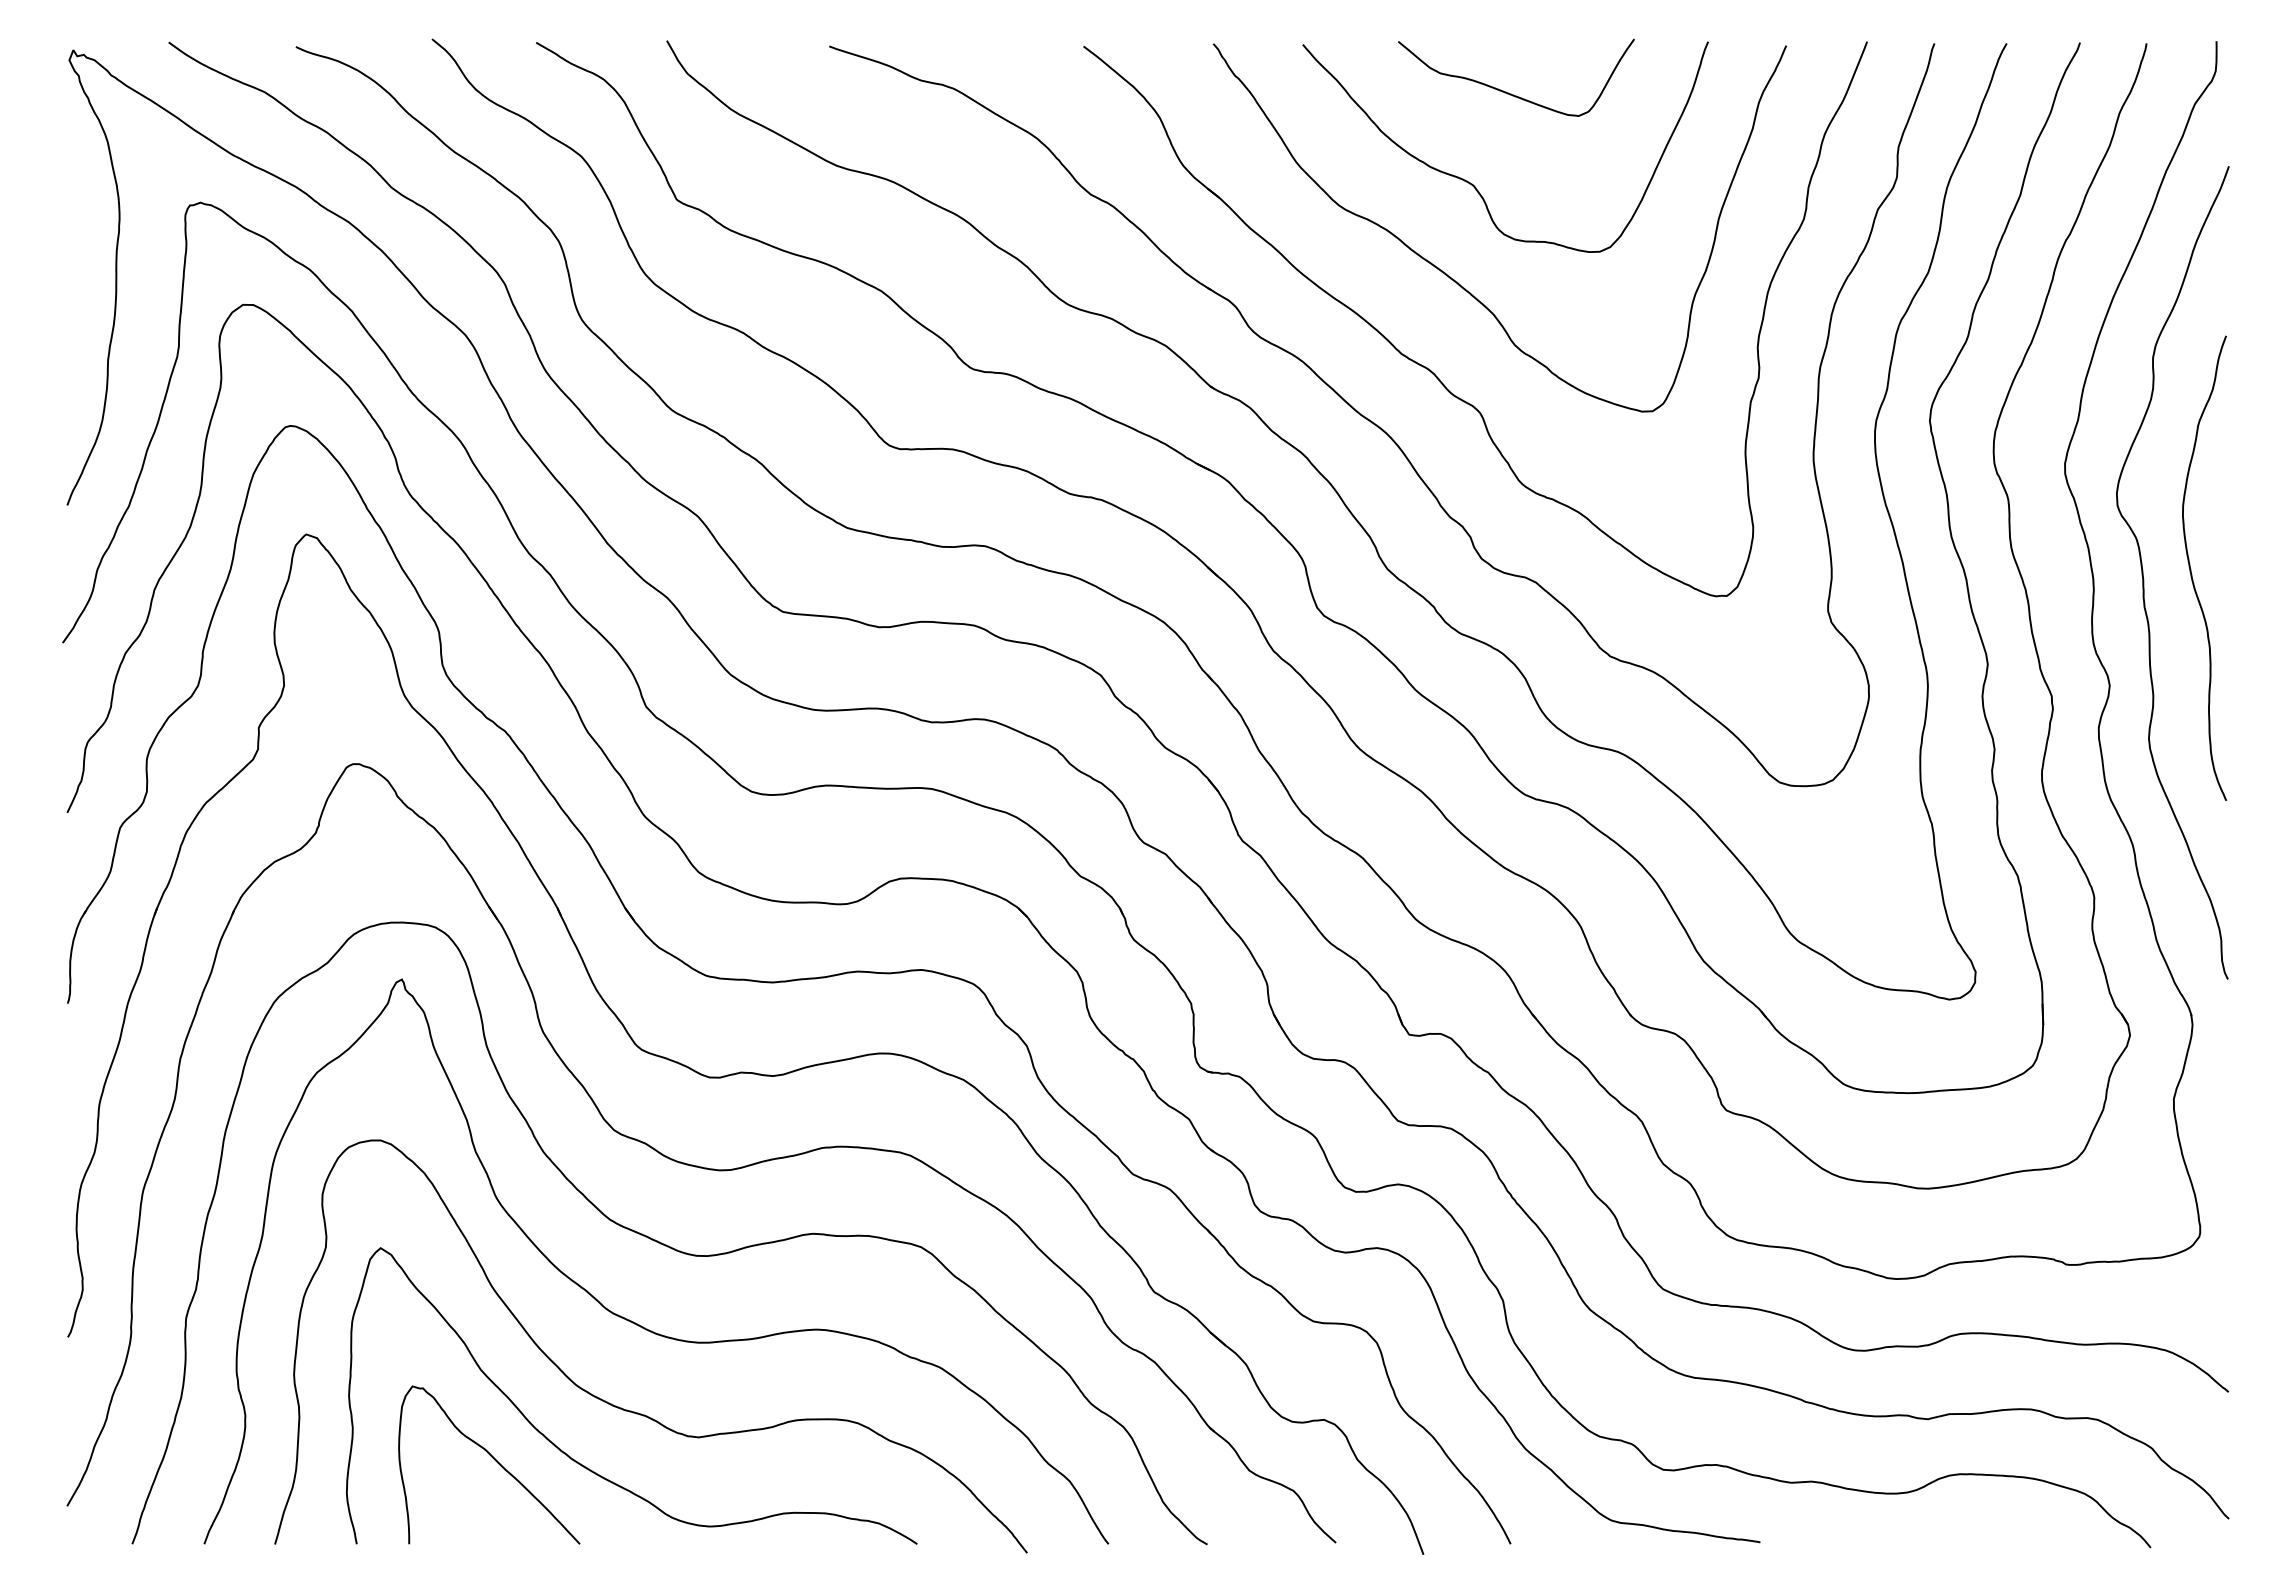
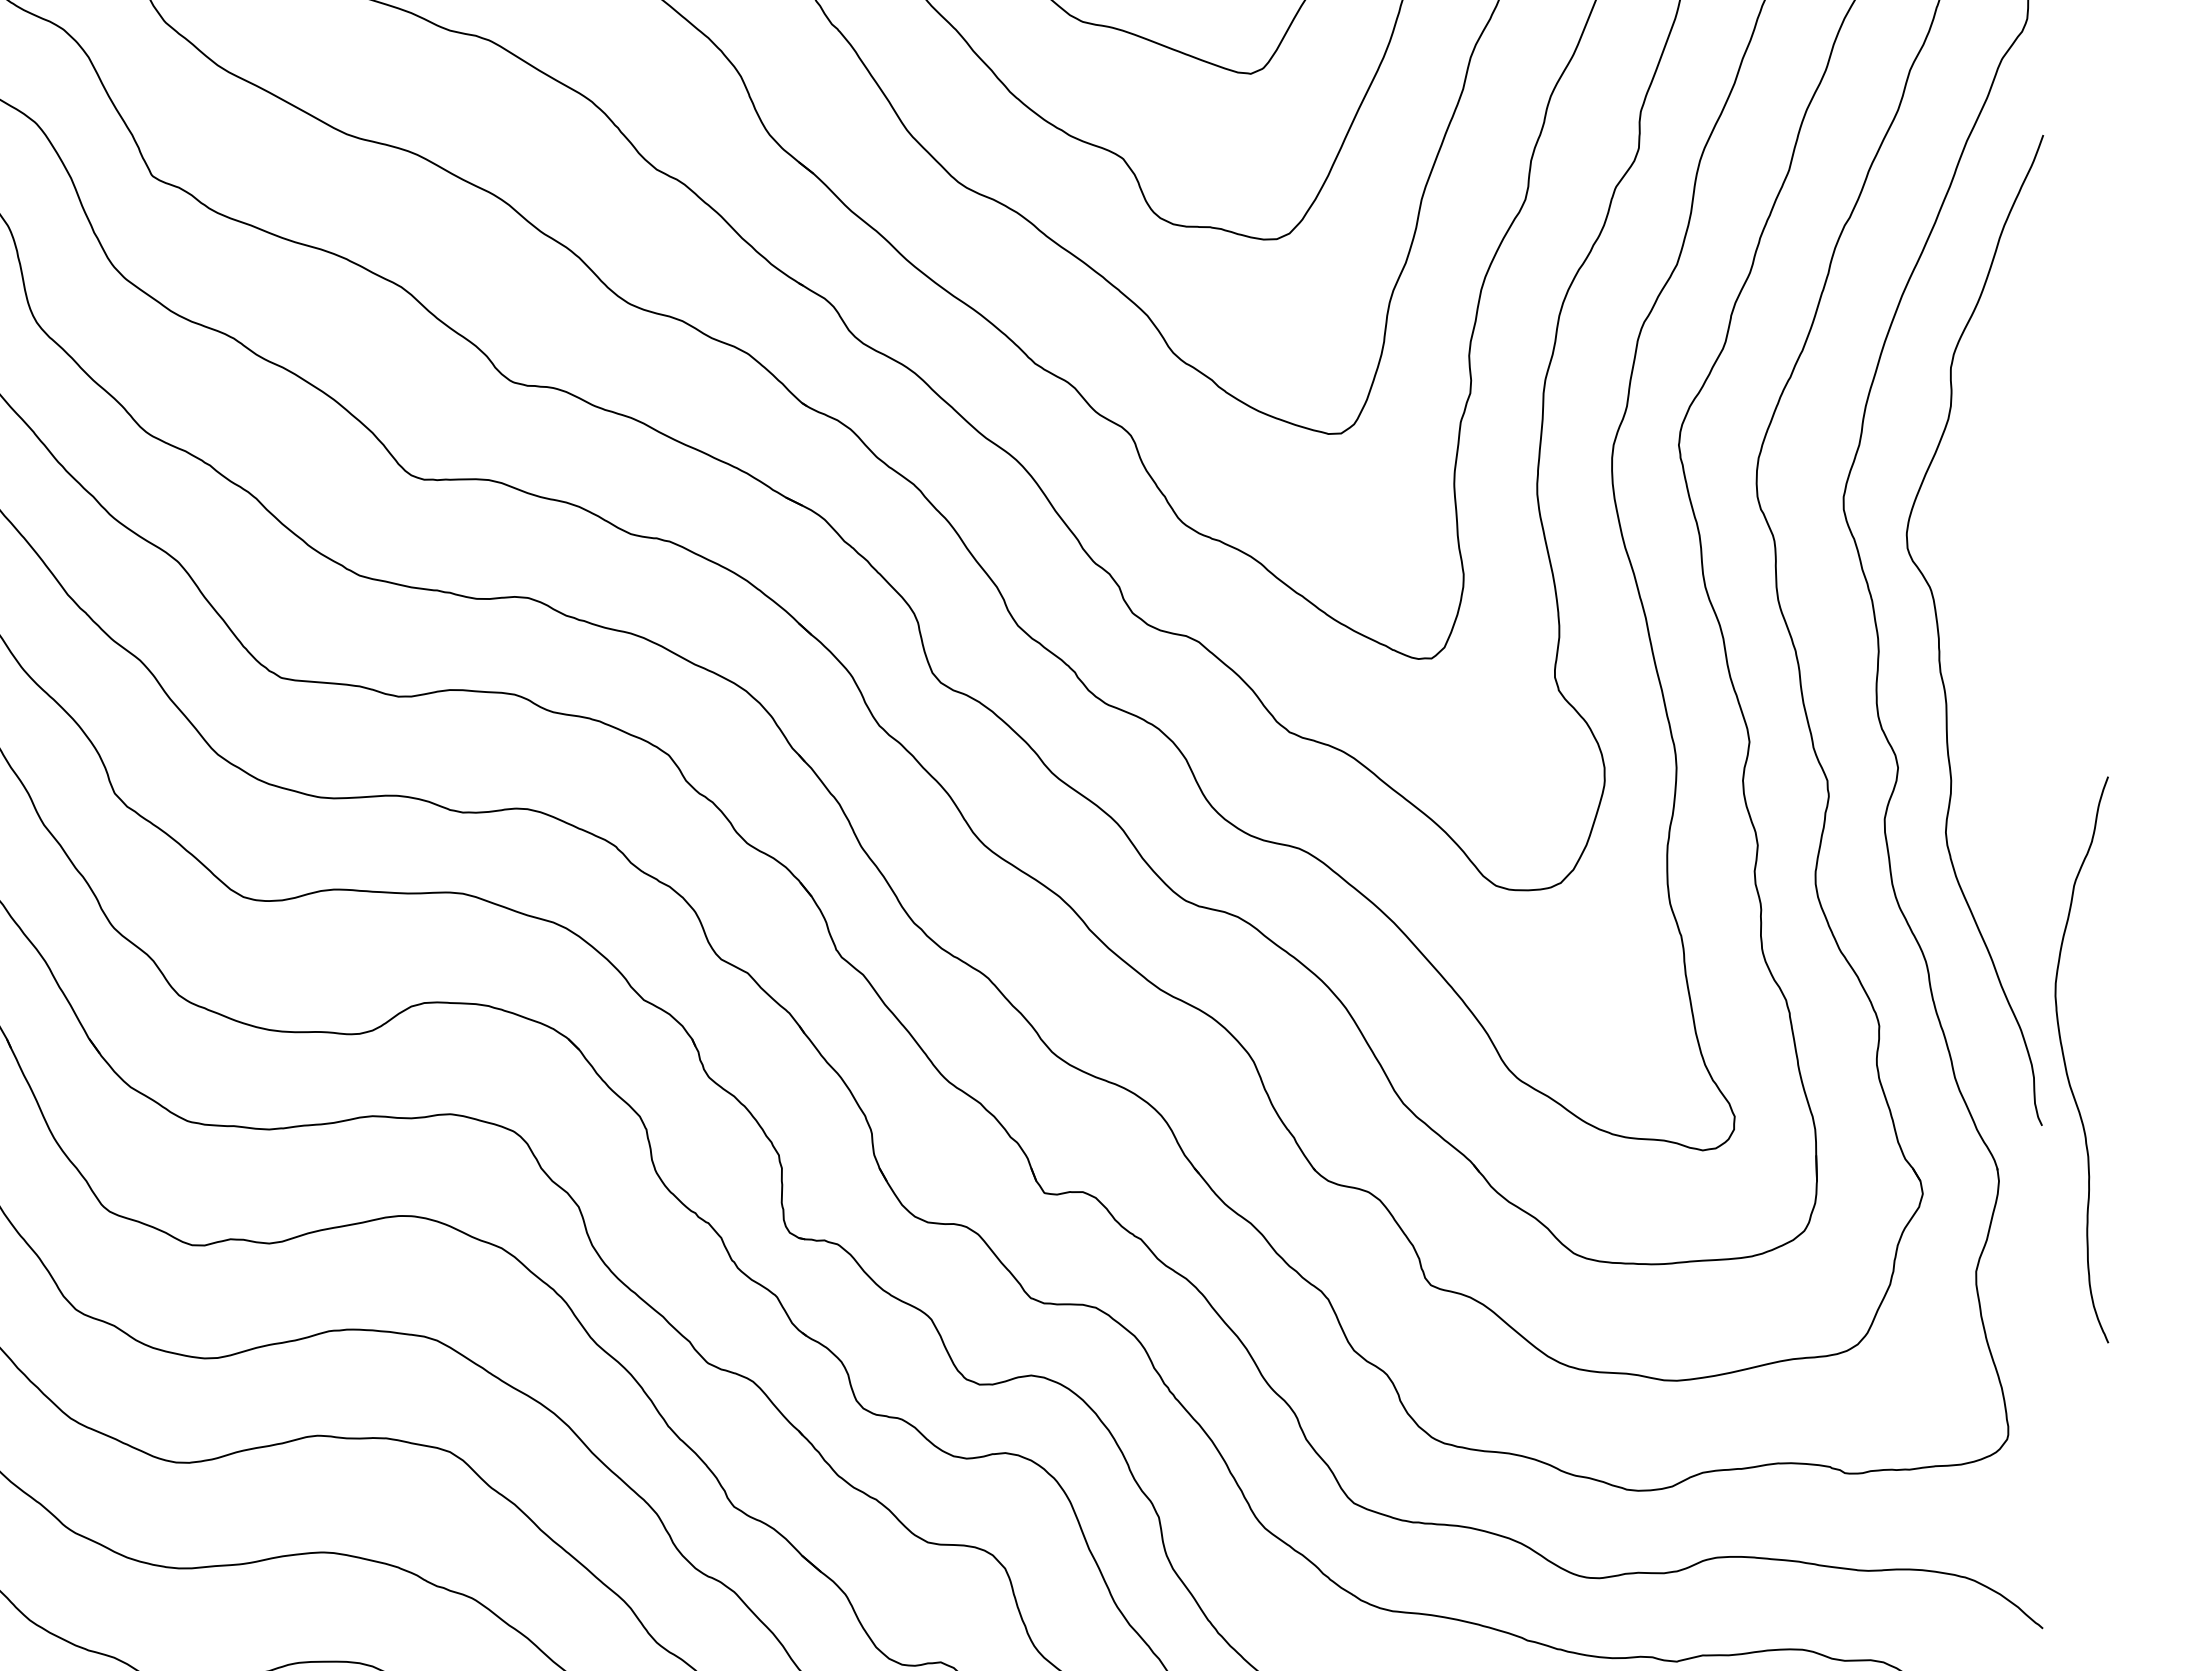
curve: (2191, 569) -> (2065, 1061), moved

